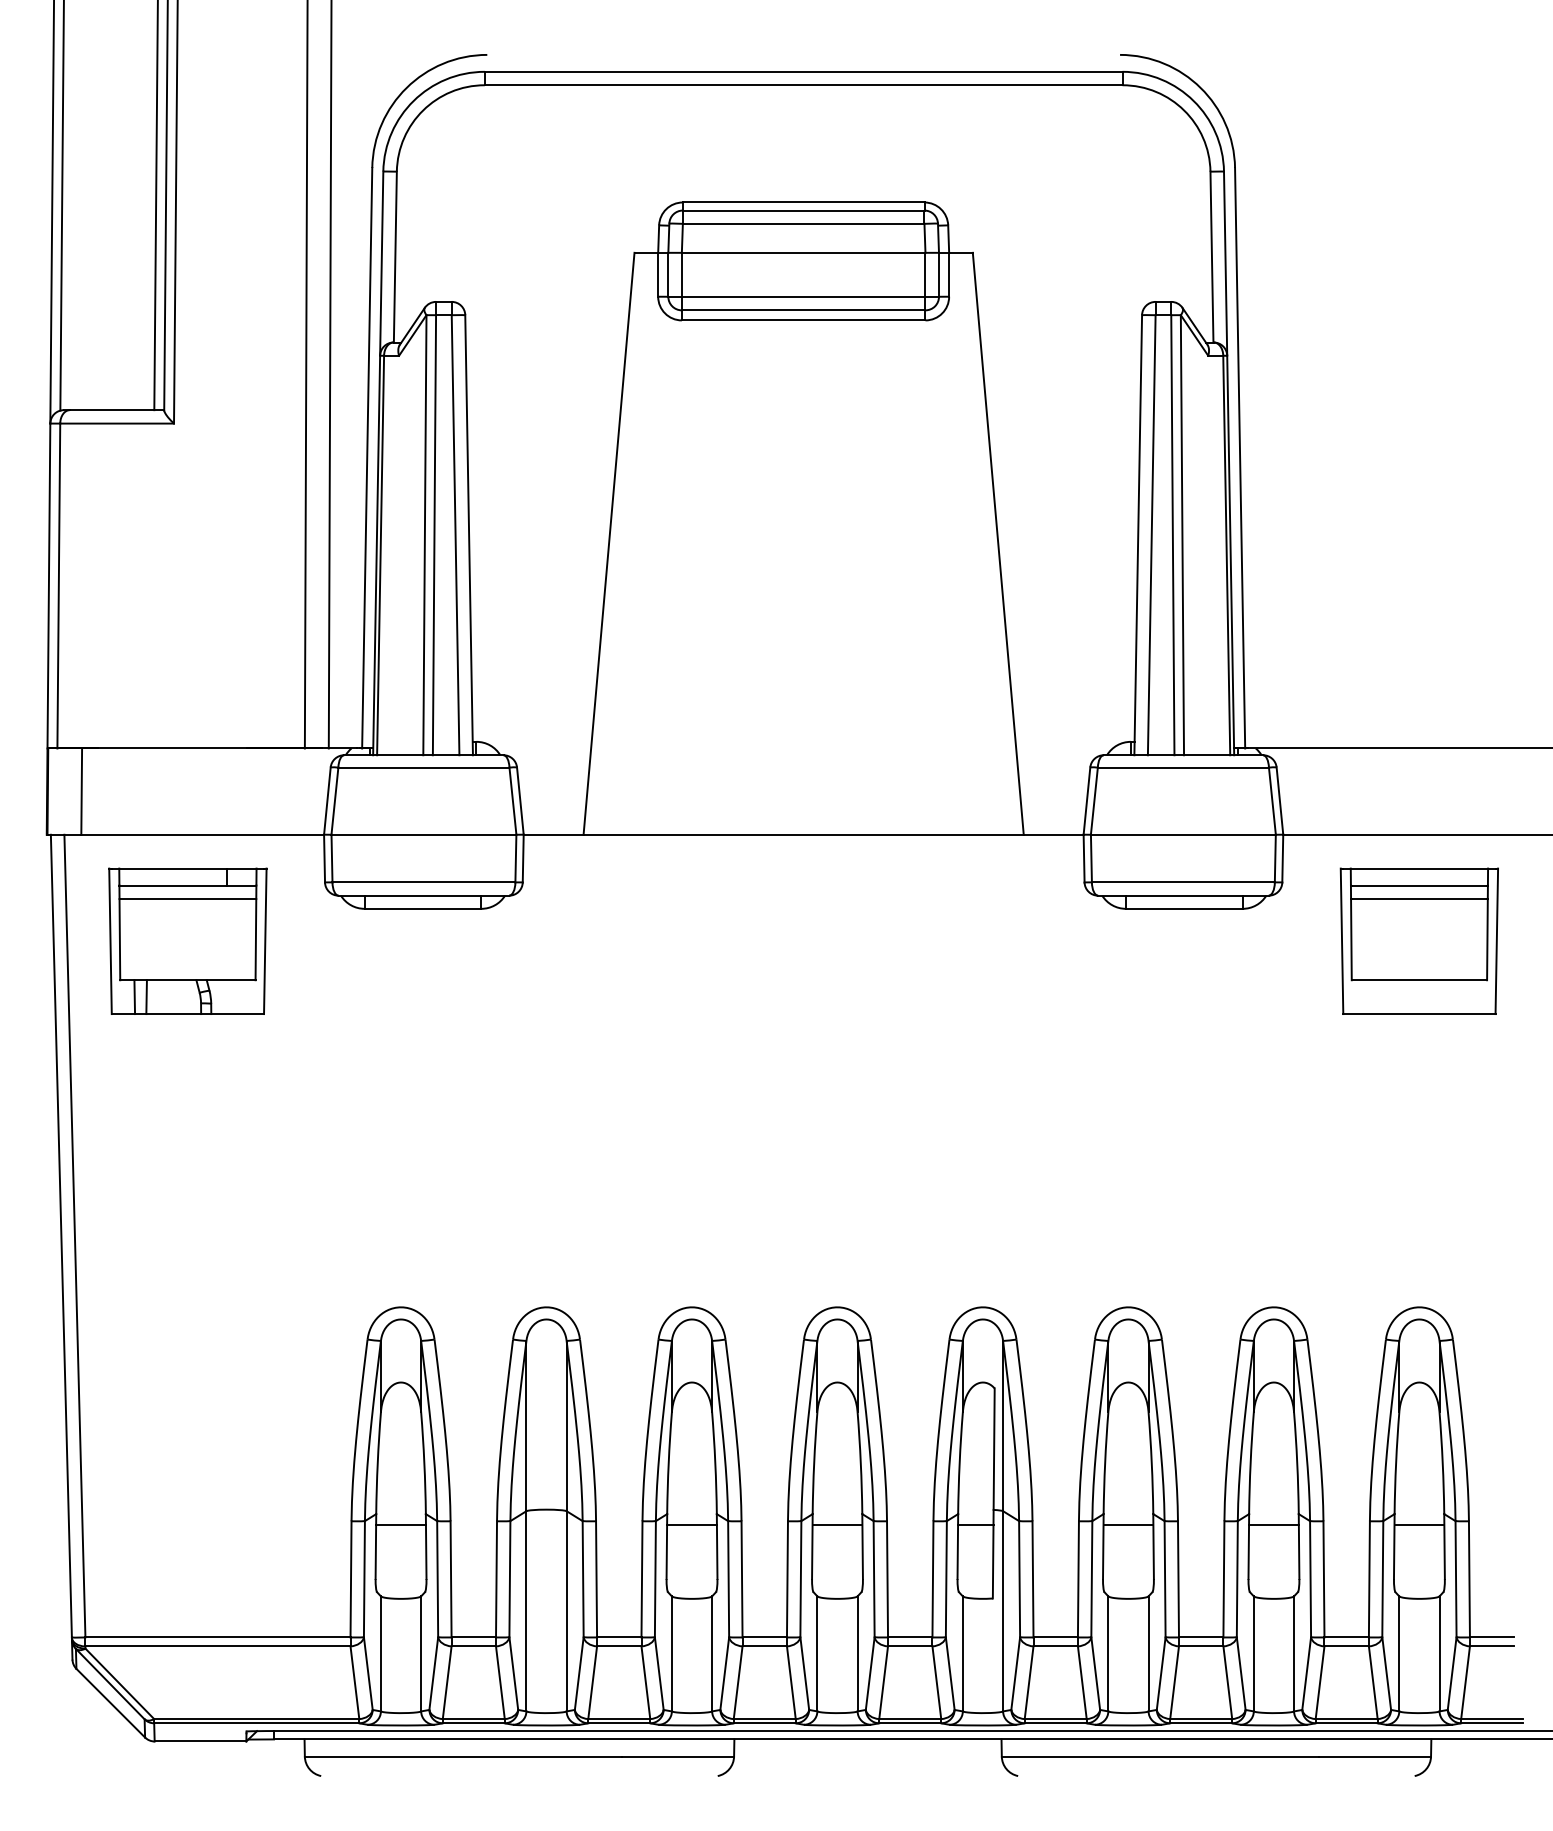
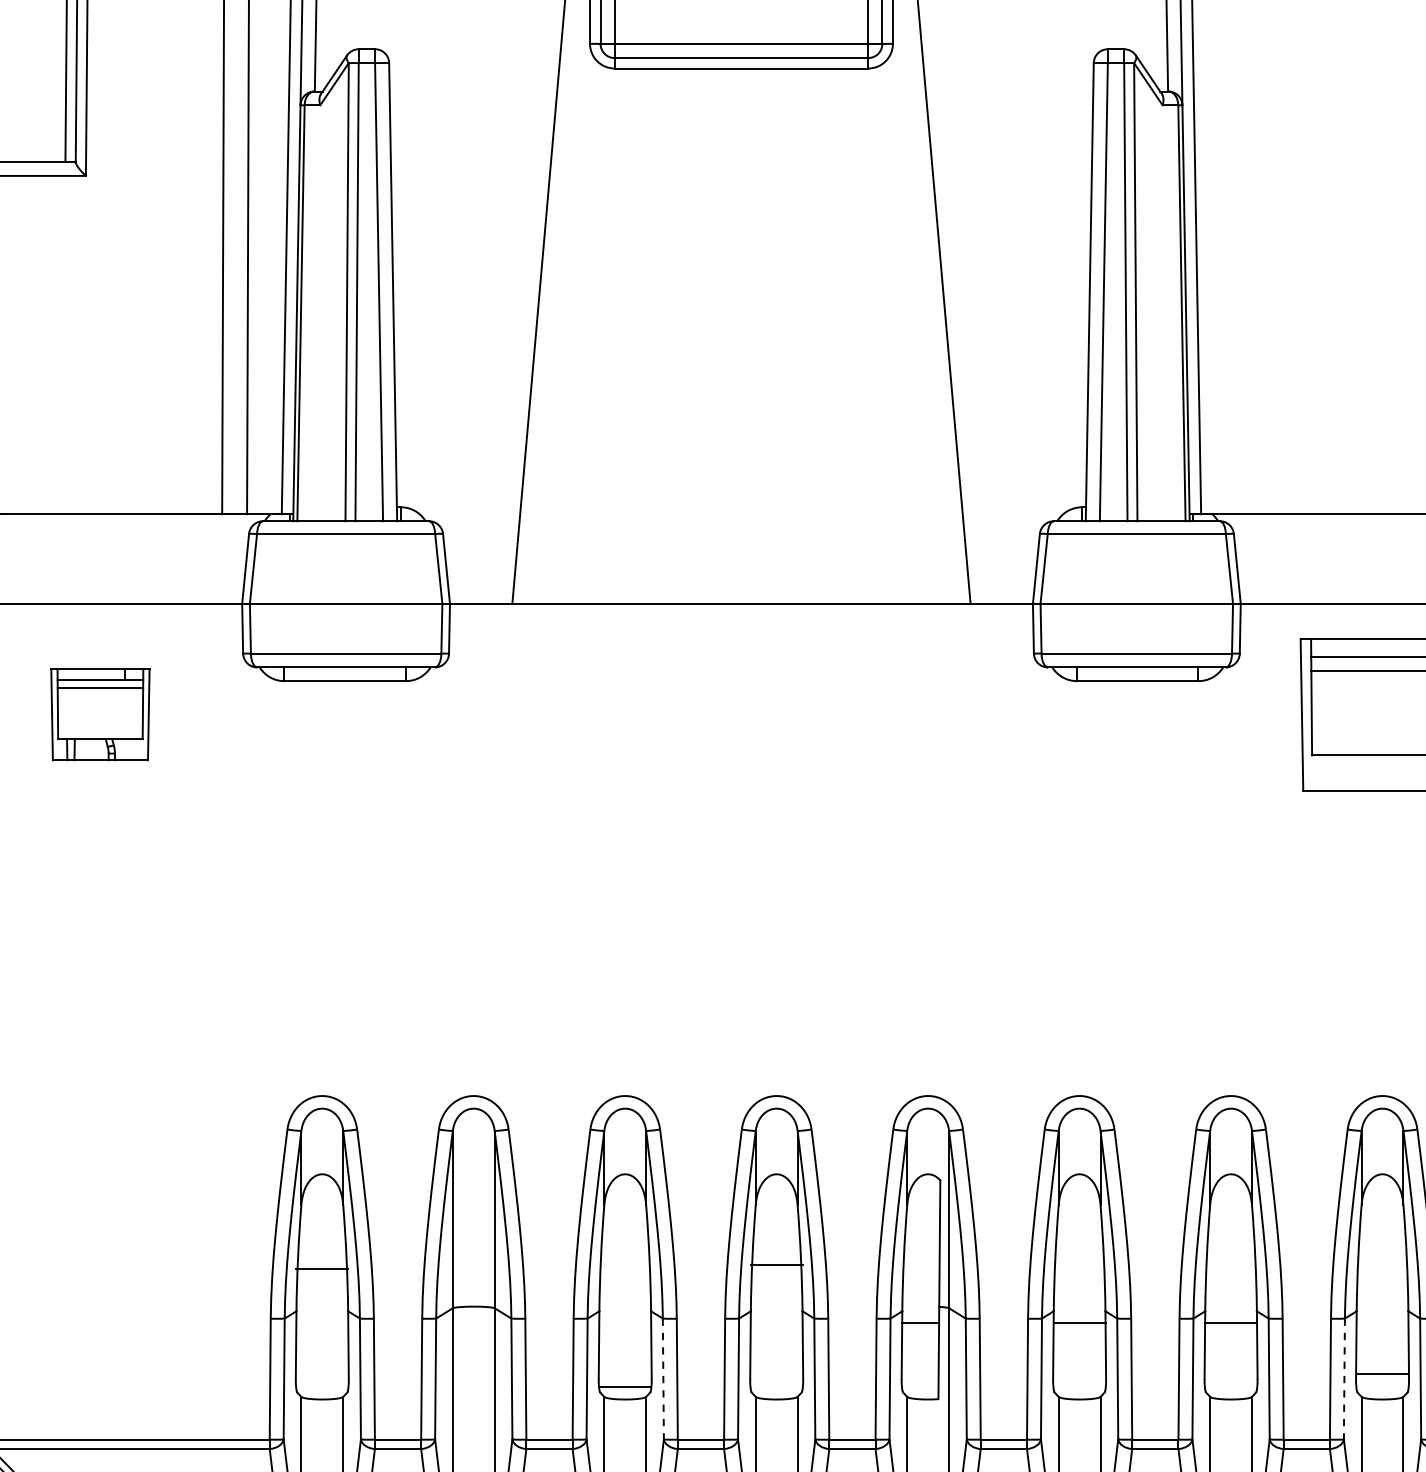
part: (187, 940) -> (99, 714), size x0.6
line: (400, 1524) -> (321, 1269), moved
line: (691, 1524) -> (624, 1386), moved
line: (837, 1524) -> (776, 1264), moved
line: (1419, 1524) -> (1382, 1373), moved
line: (728, 1579) -> (663, 1379), solid -> dashed
line: (1382, 1579) -> (1344, 1379), solid -> dashed

